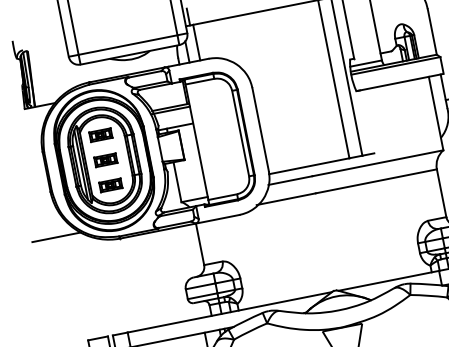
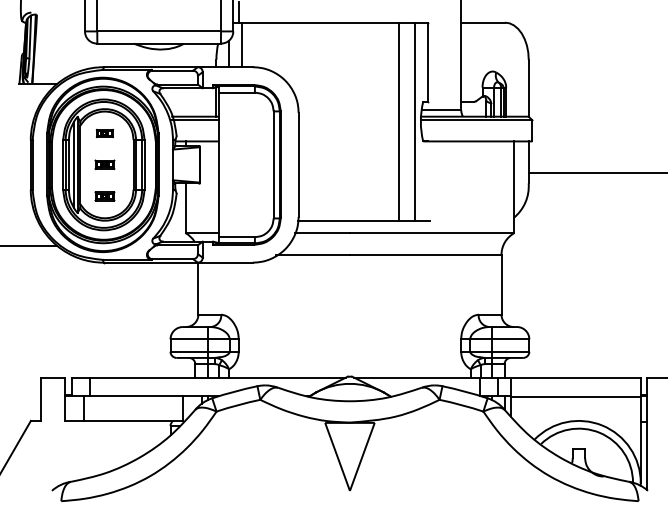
part: (100, 135) -> (104, 133), size x0.6
part: (105, 160) -> (104, 164), size x0.7
part: (110, 185) -> (104, 196), size x0.7

